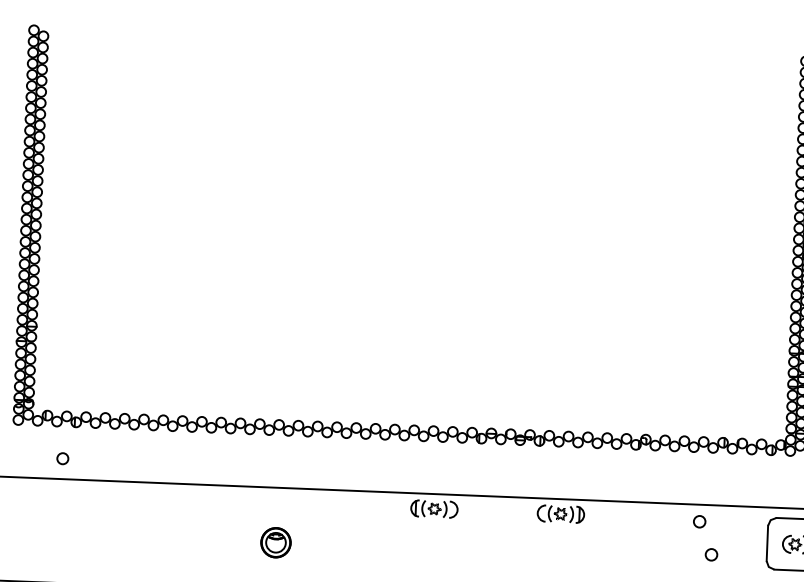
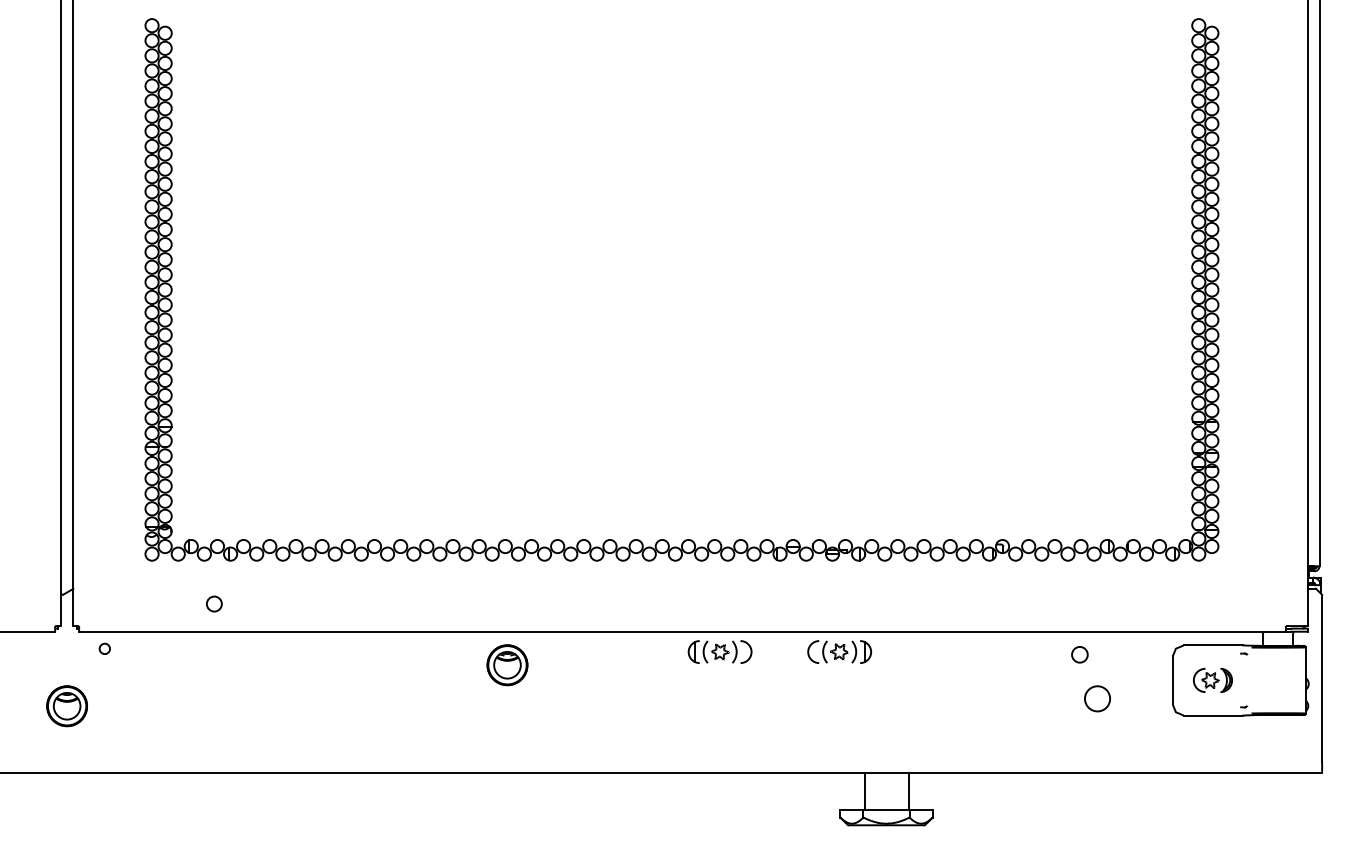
part: (560, 513) -> (839, 651), moved
part: (276, 542) -> (507, 665), moved
circle: (711, 554) -> (1097, 698), size x1.6

